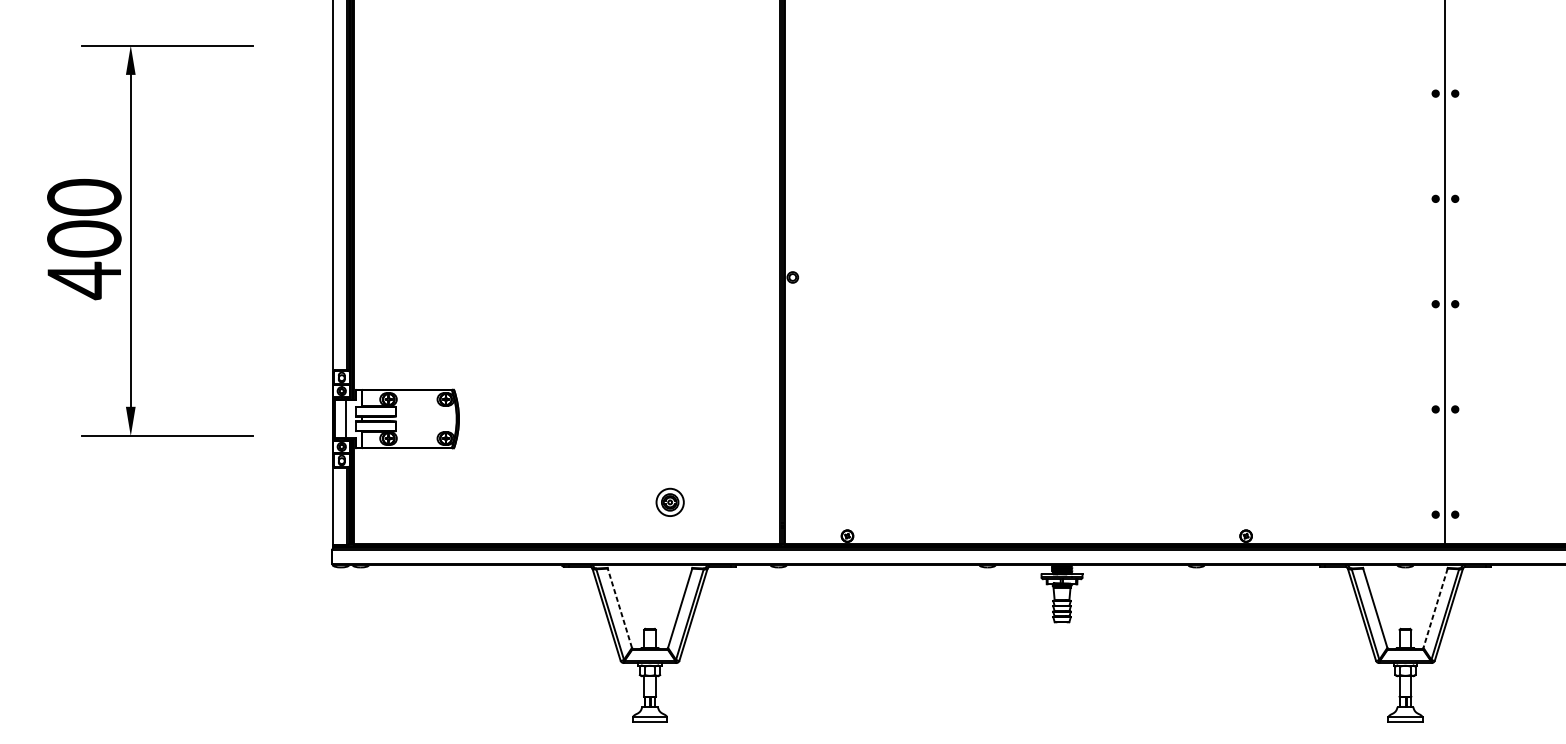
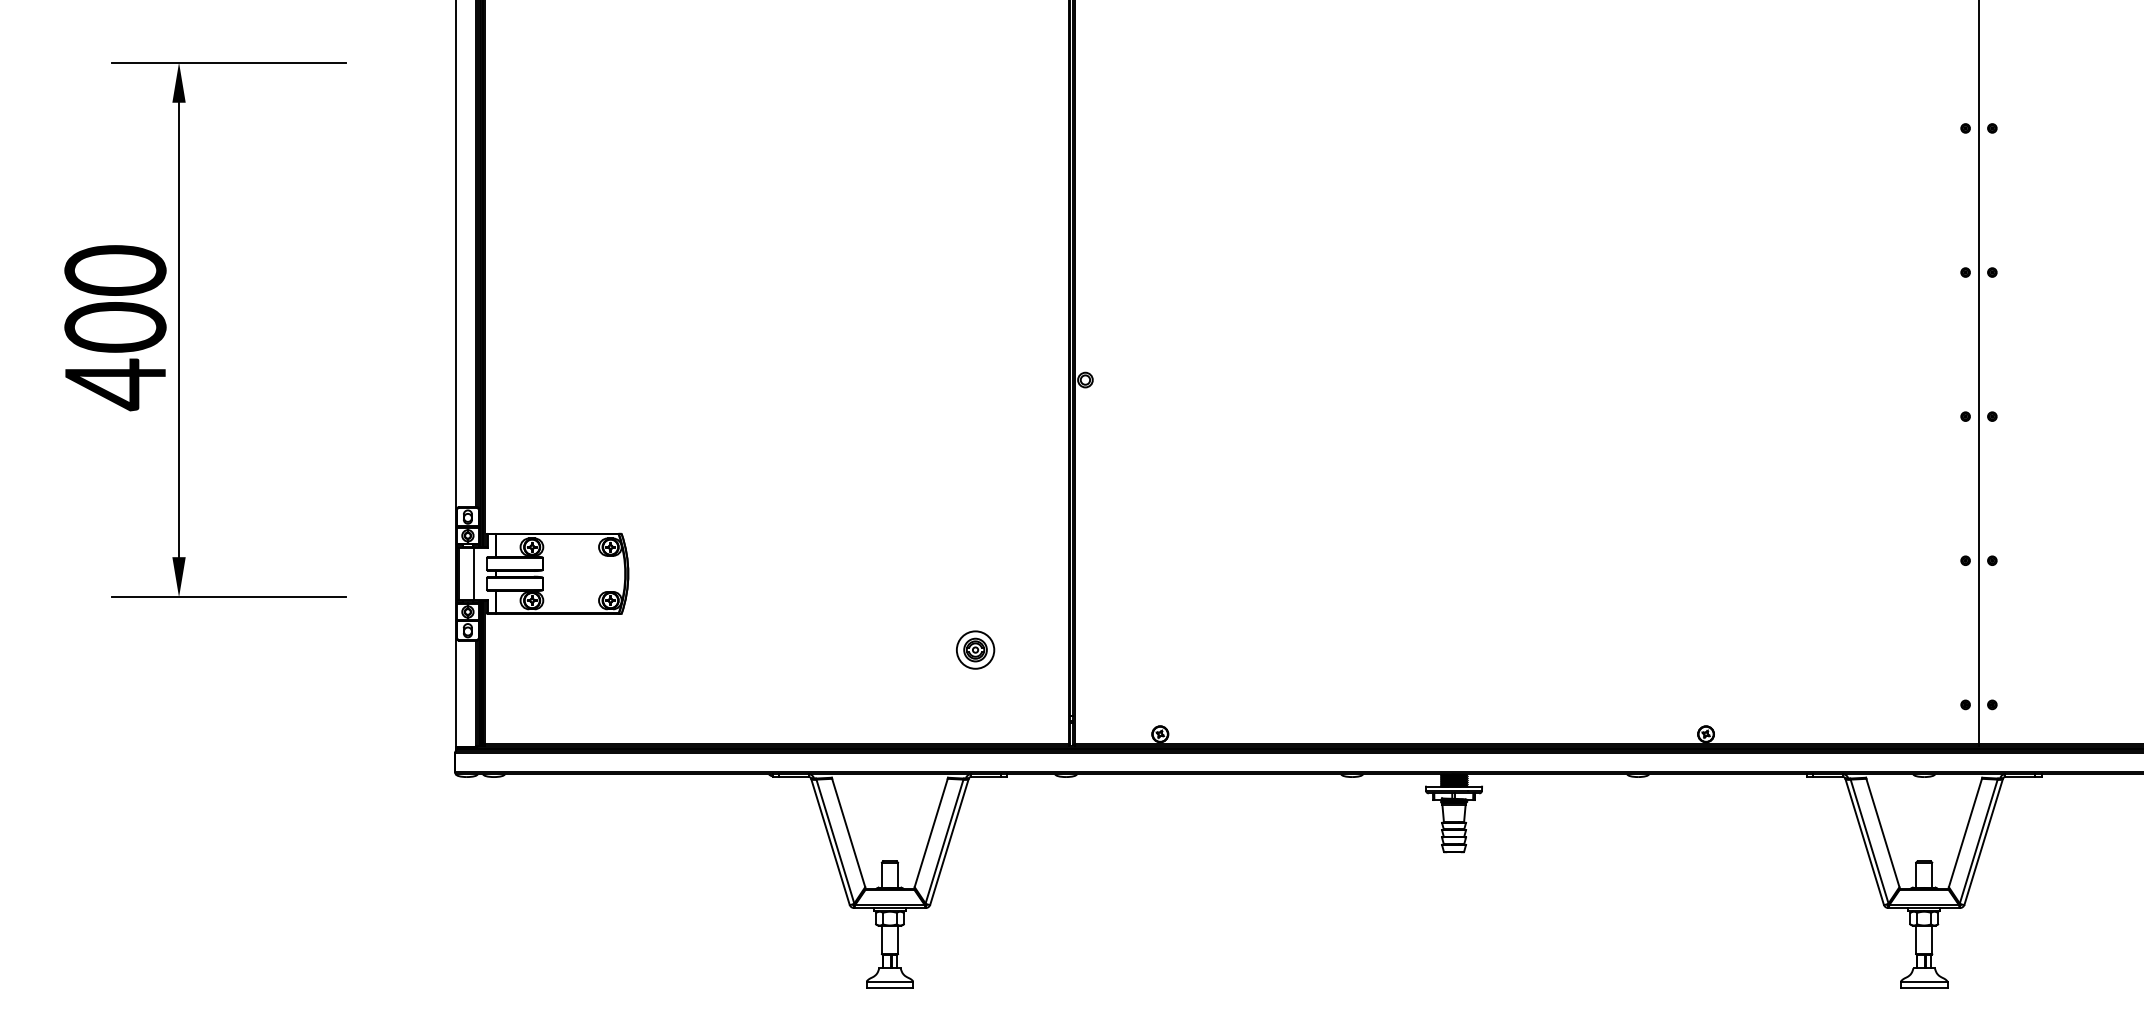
part: (670, 502) -> (975, 649), moved
line: (619, 608) -> (848, 833), dashed -> solid
line: (1435, 608) -> (1965, 833), dashed -> solid

